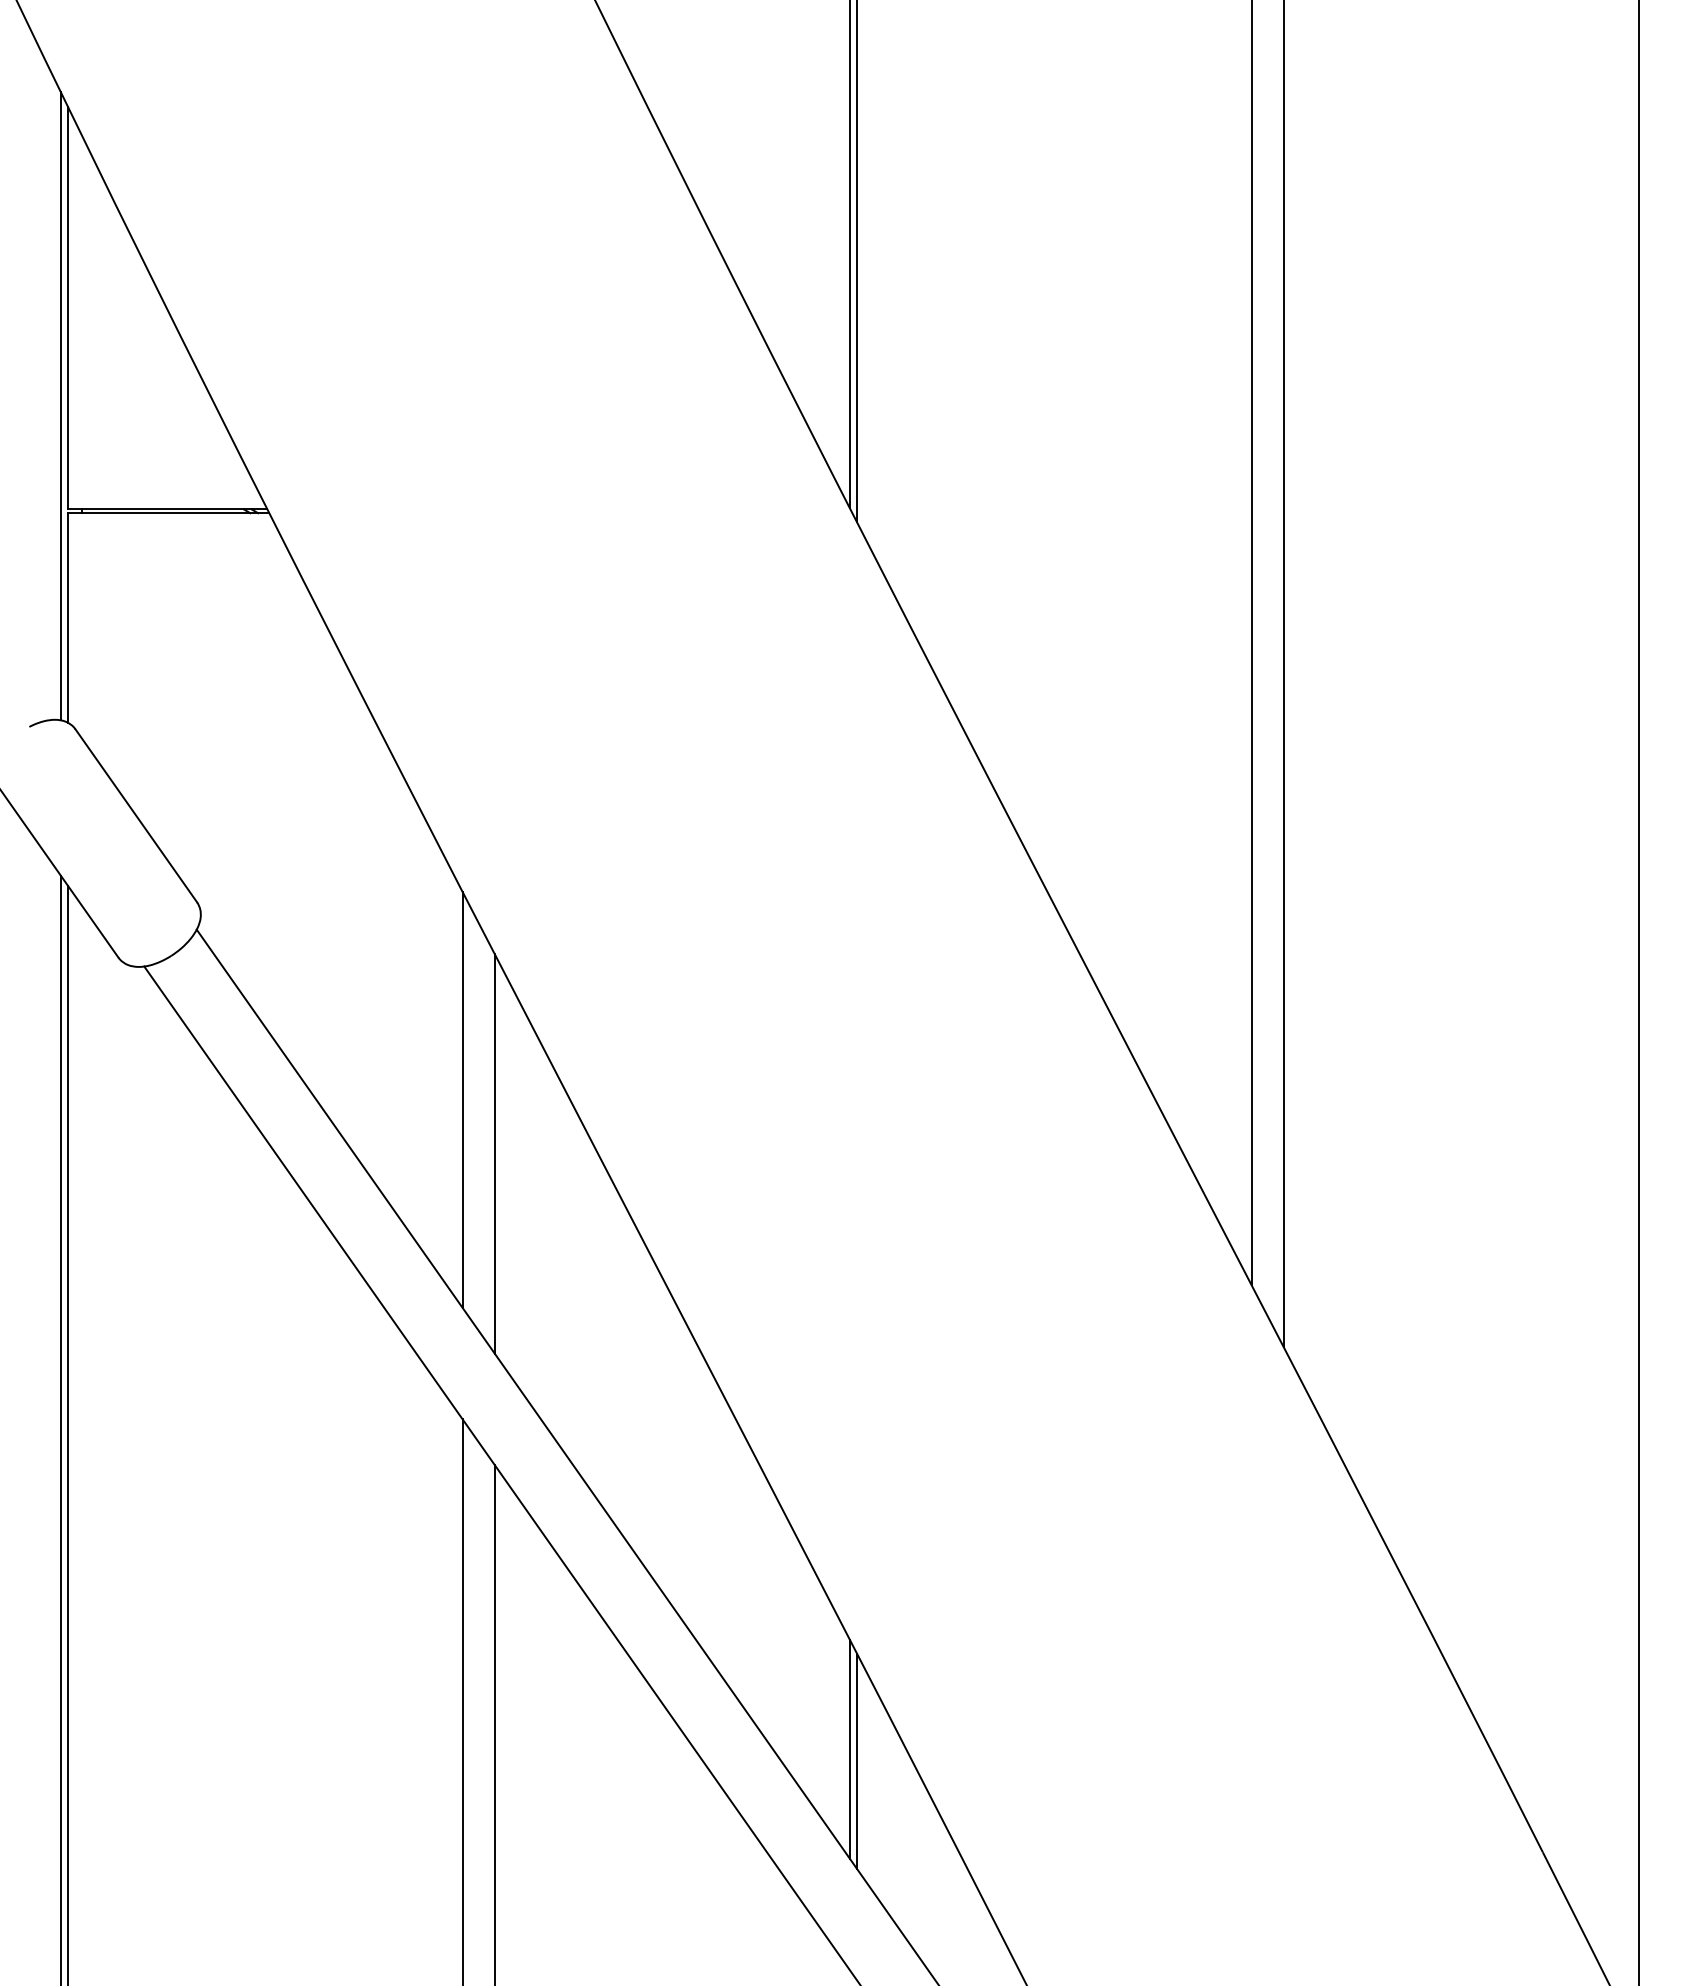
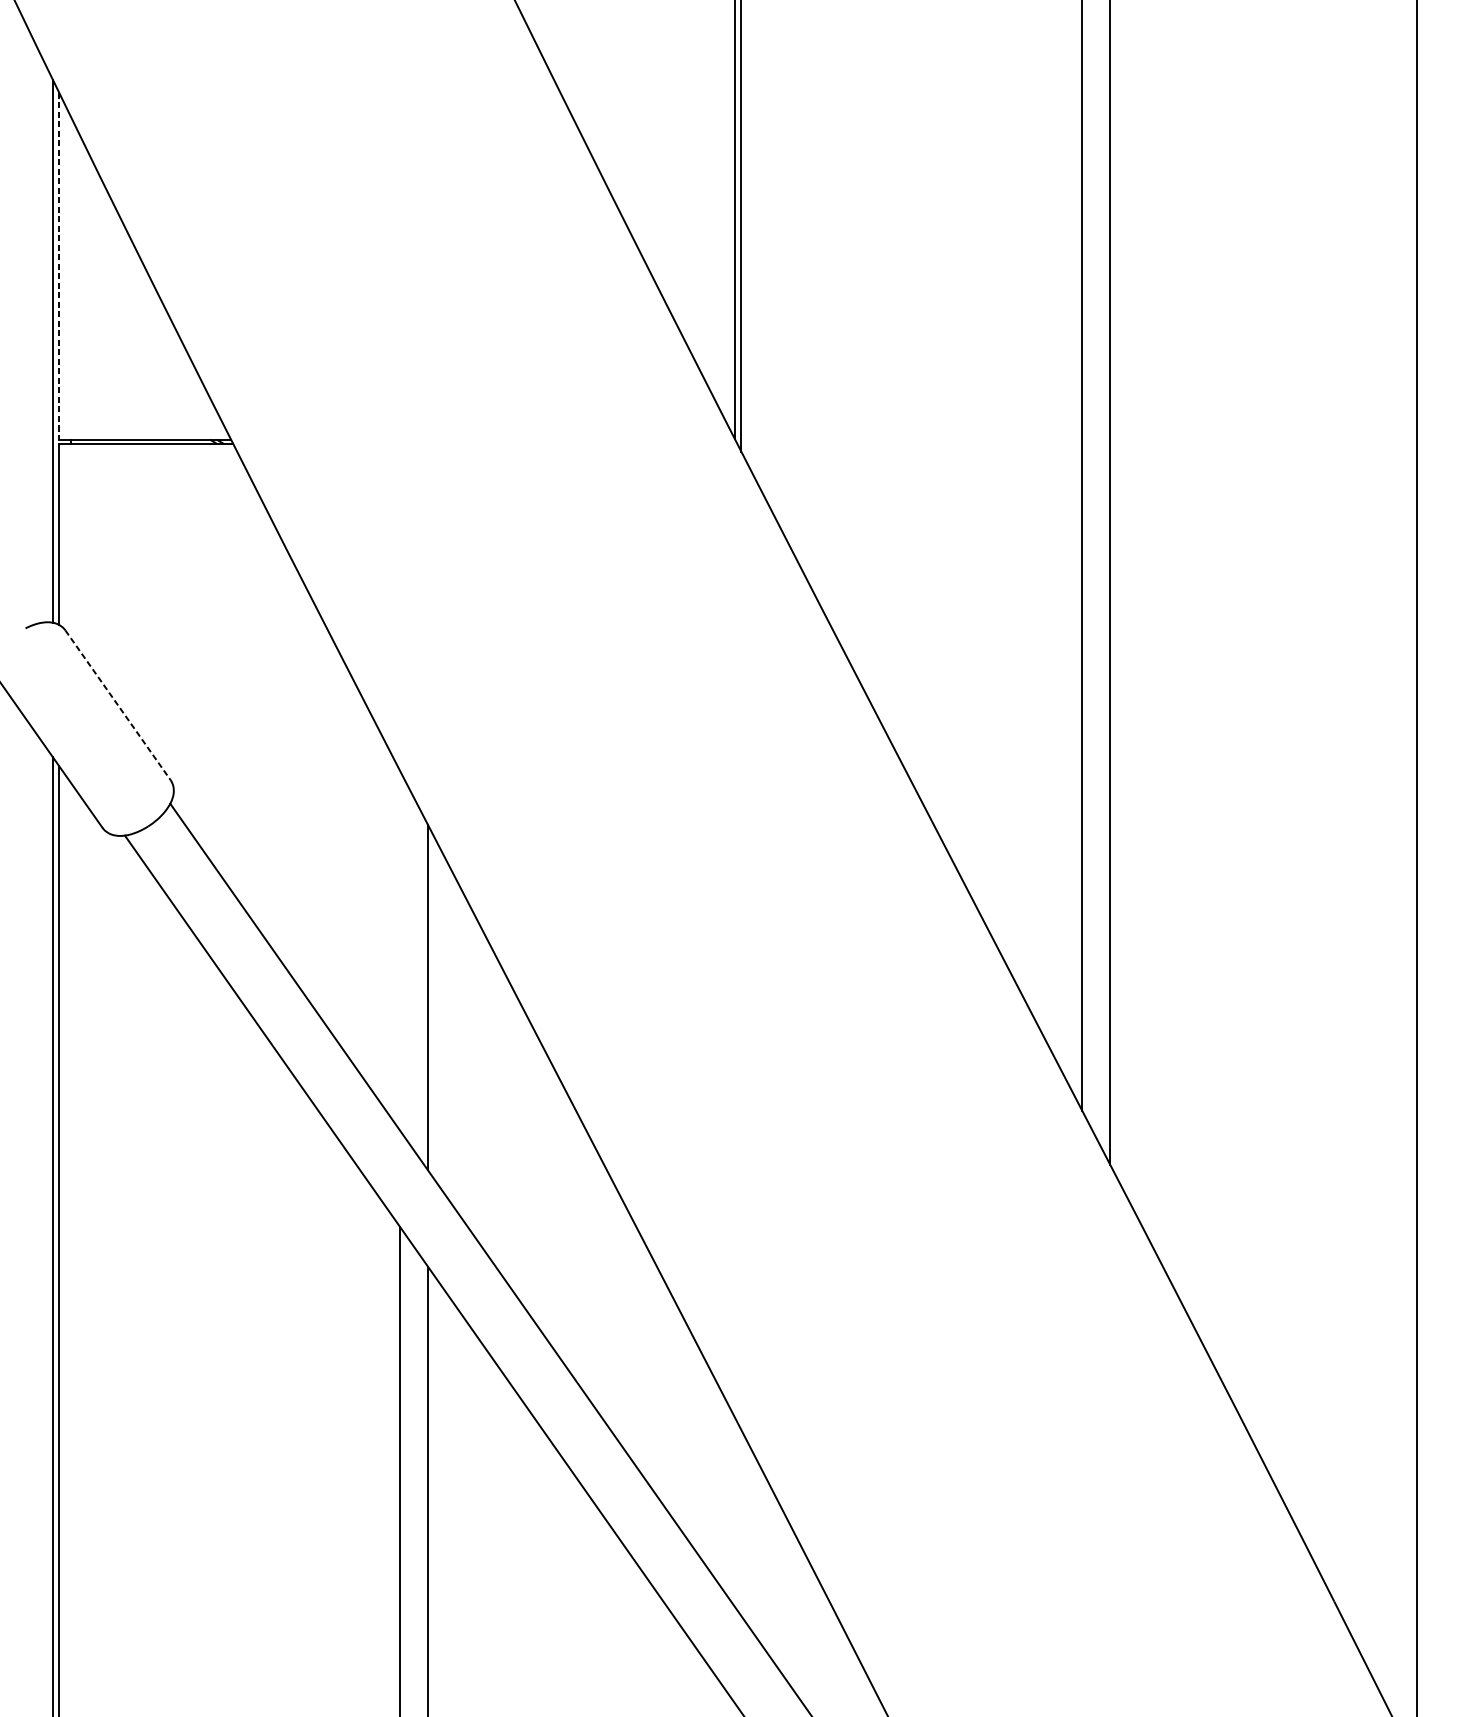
line: (68, 308) -> (59, 266), solid -> dashed
line: (136, 815) -> (118, 705), solid -> dashed
line: (462, 1099) -> (400, 950), removed
line: (849, 1748) -> (734, 1511), removed
line: (857, 1760) -> (741, 1522), removed

